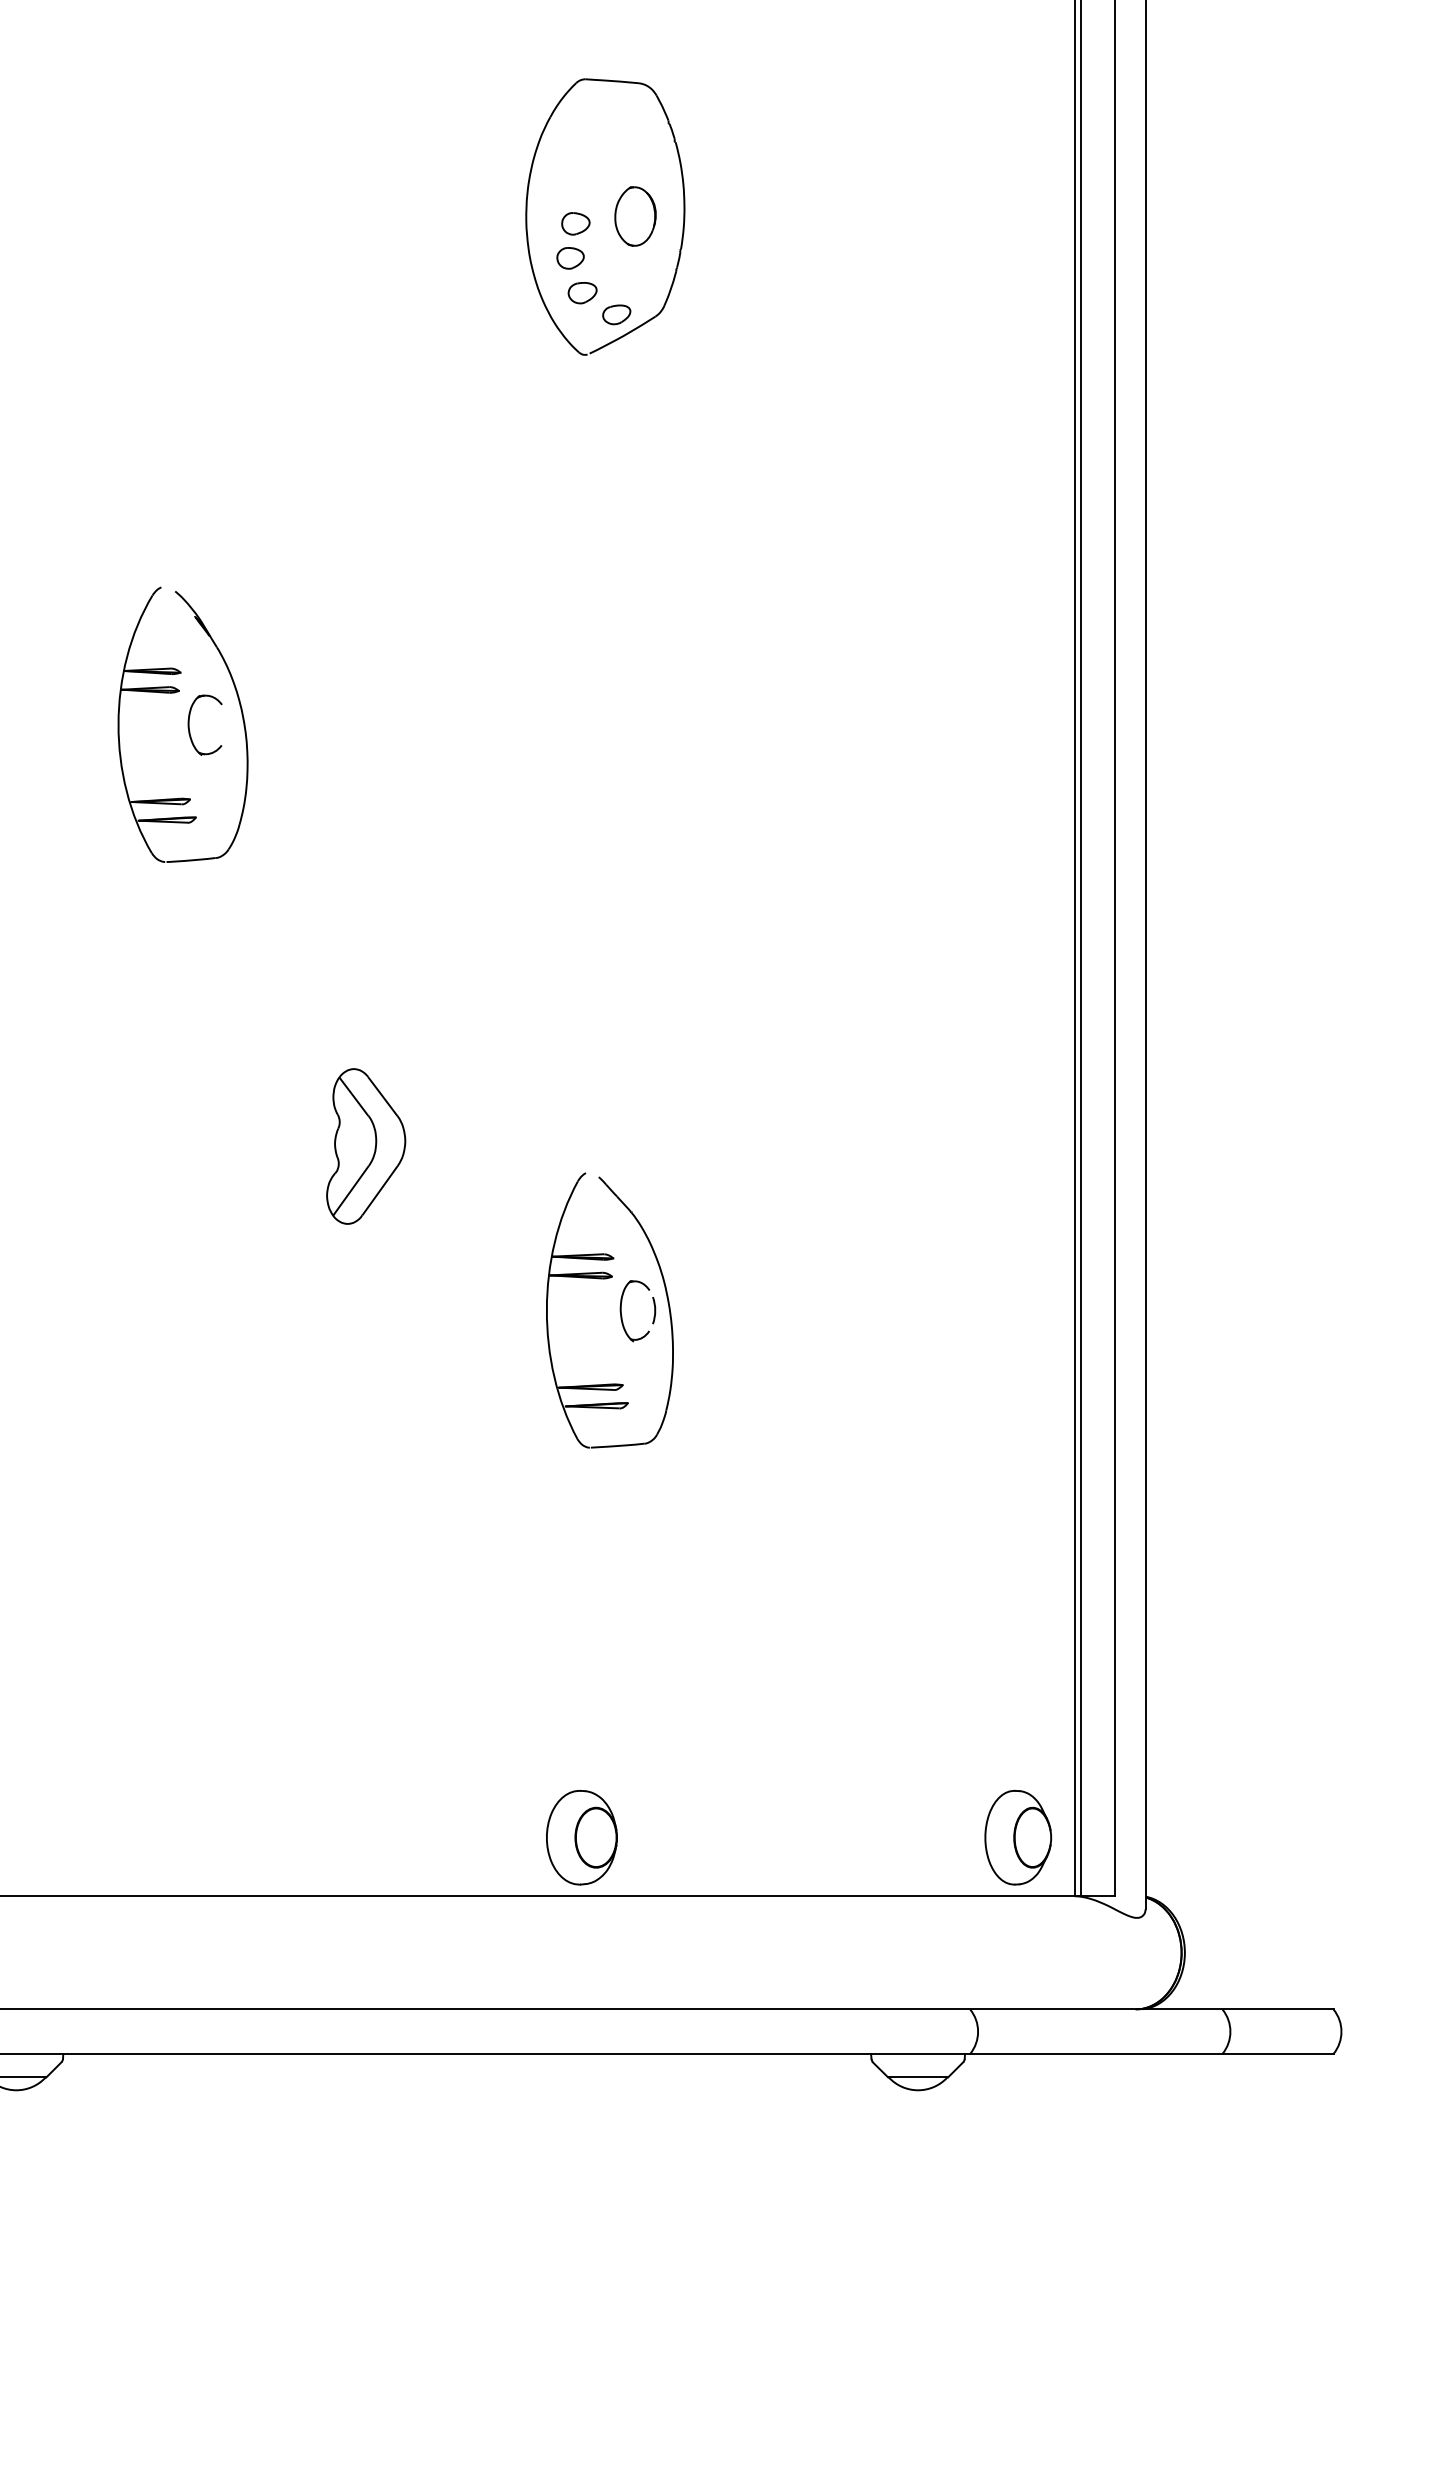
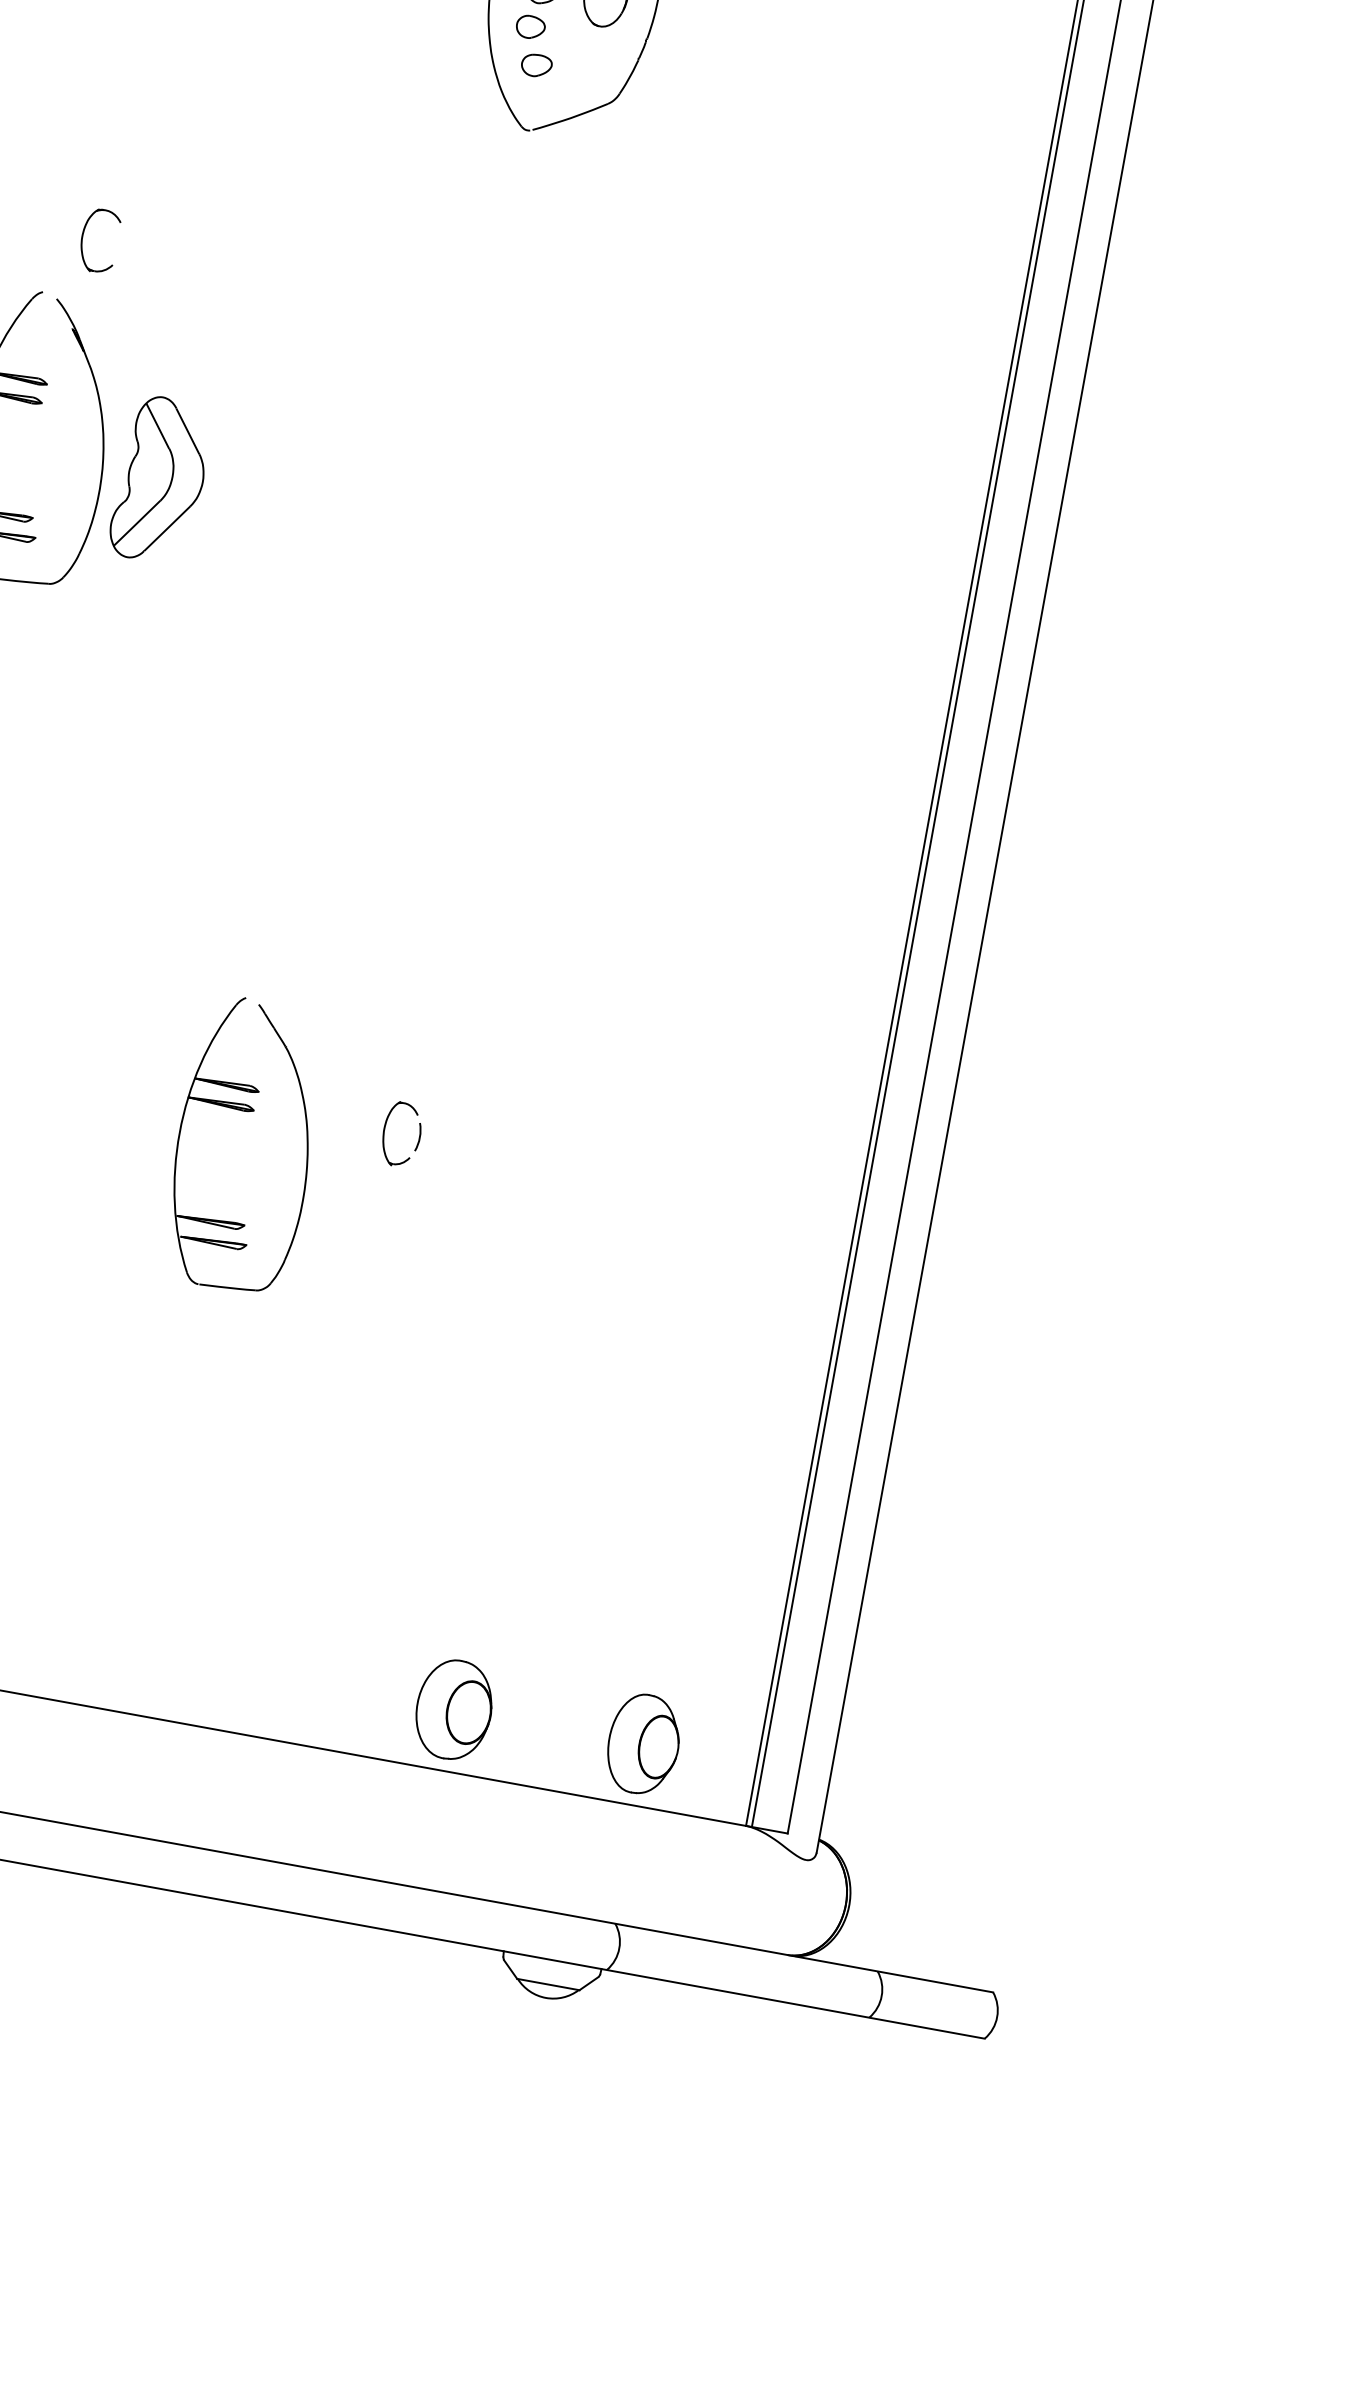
part: (616, 314) -> (567, 94), removed
part: (189, 724) -> (83, 237), moved
part: (366, 1146) -> (161, 480), moved
part: (606, 1279) -> (247, 1112), moved
part: (581, 1837) -> (453, 1709), moved
part: (1018, 1837) -> (643, 1744), moved

